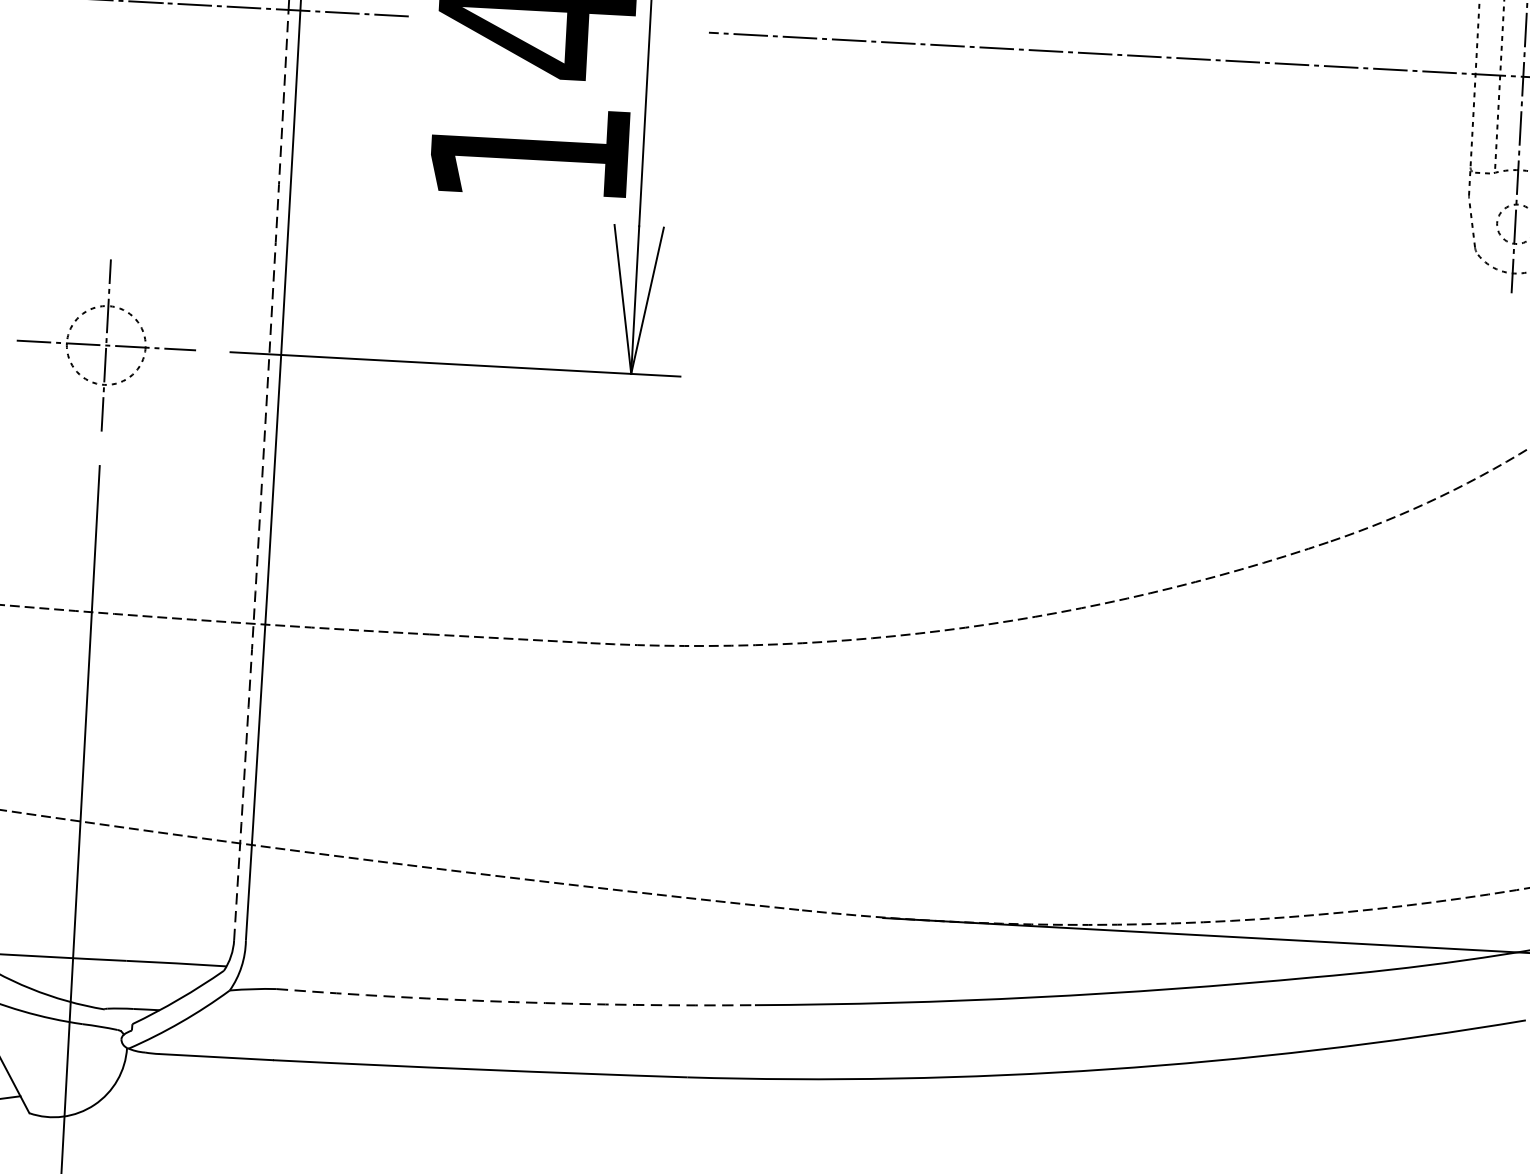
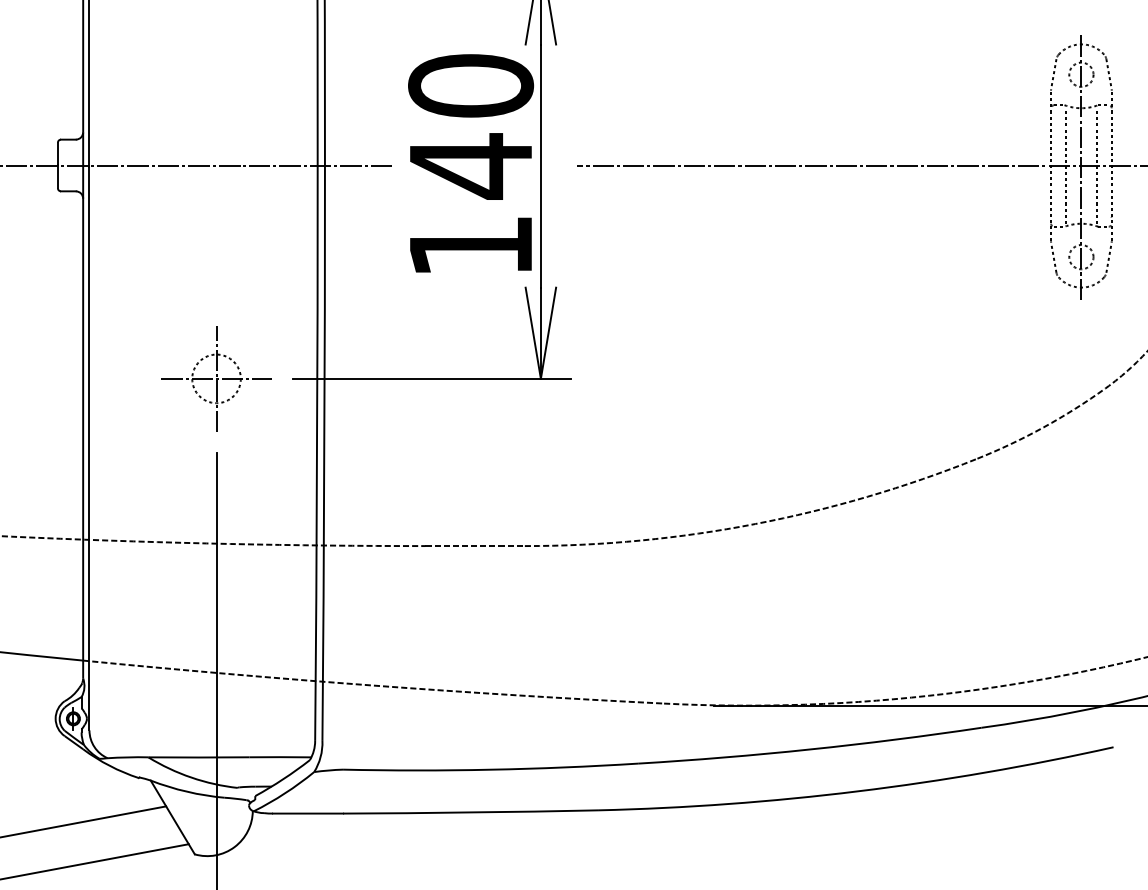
arc: (263, 475) -> (317, 453), dashed -> solid
arc: (515, 1001) -> (490, 769), dashed -> solid

